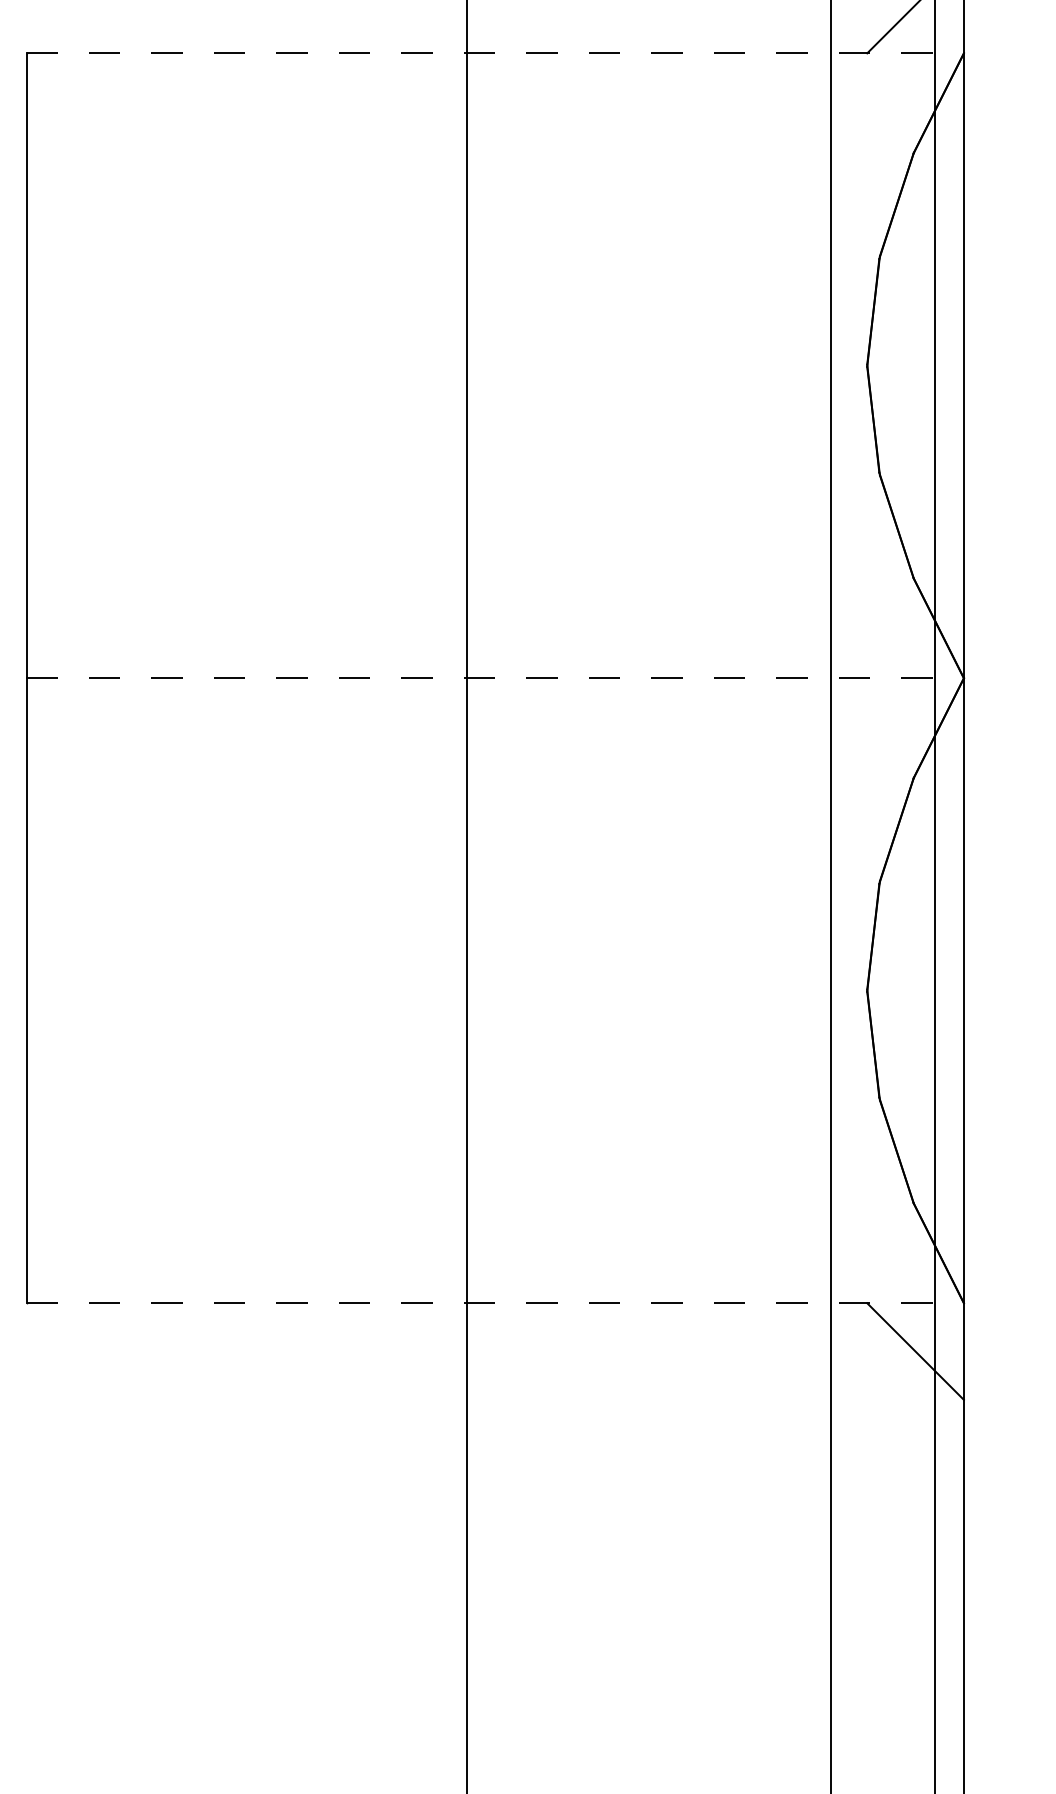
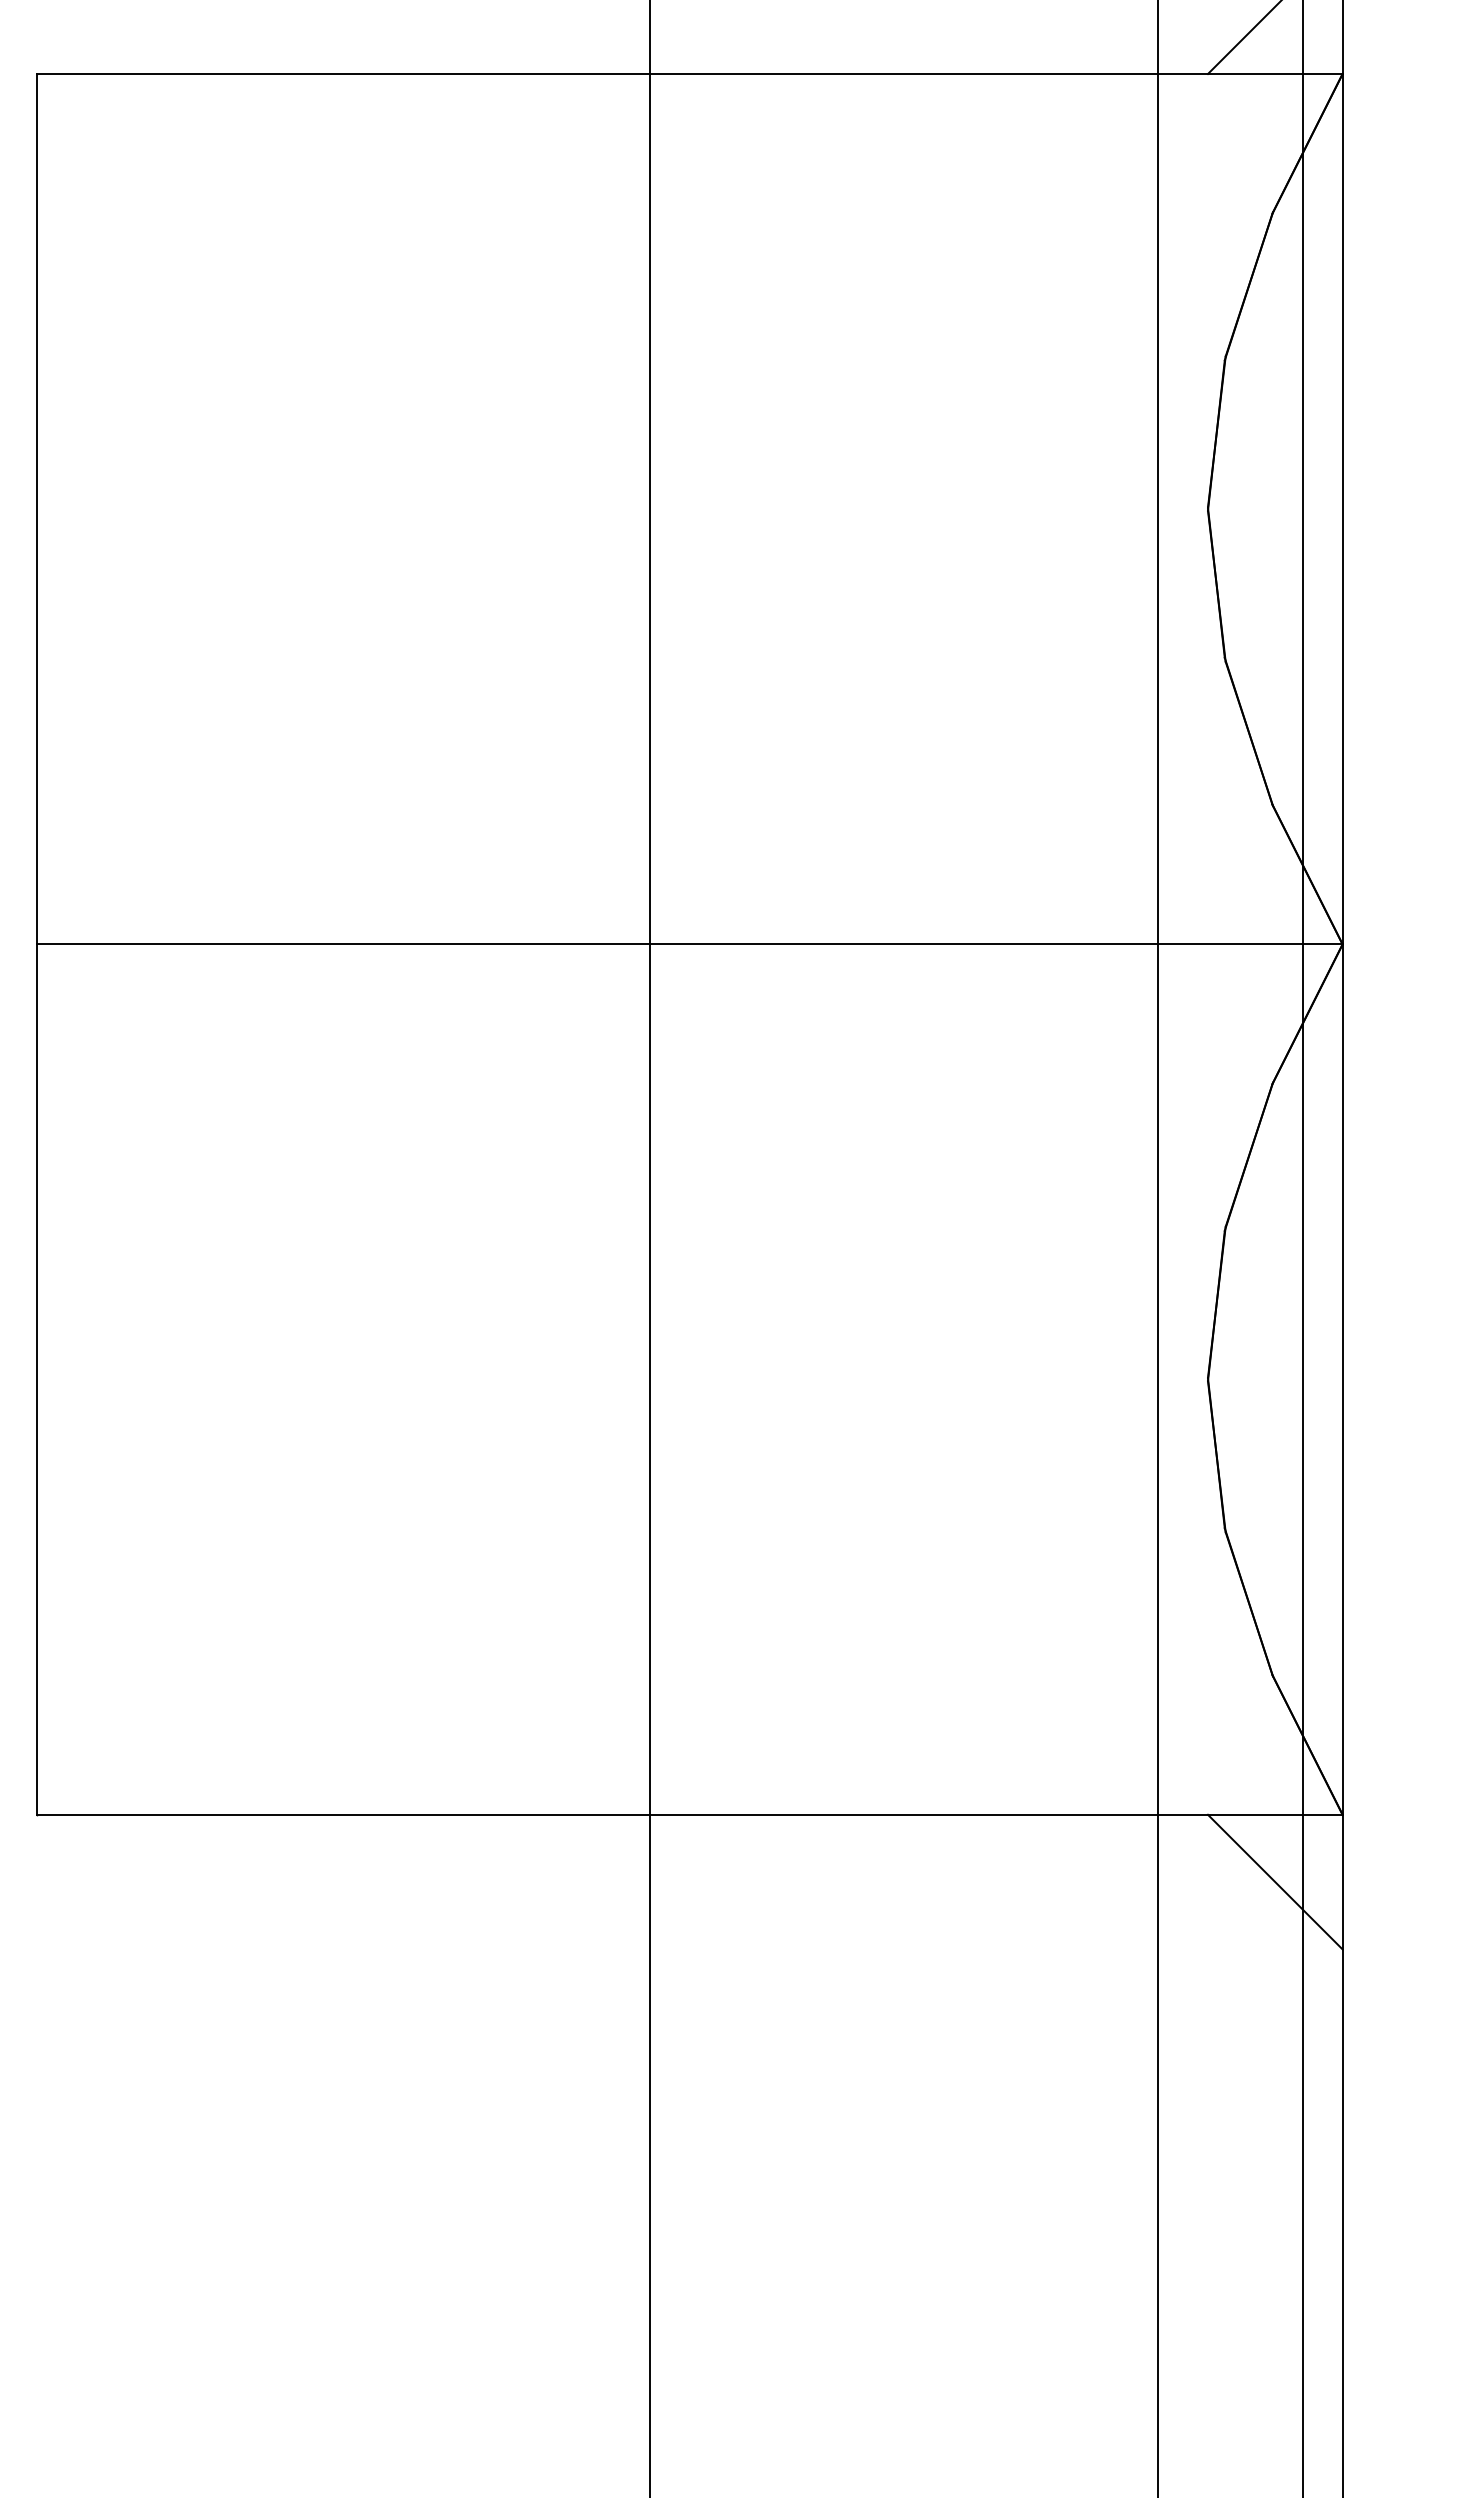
line: (494, 53) -> (689, 74), dashed -> solid
line: (494, 678) -> (689, 944), dashed -> solid
line: (494, 1303) -> (689, 1814), dashed -> solid

